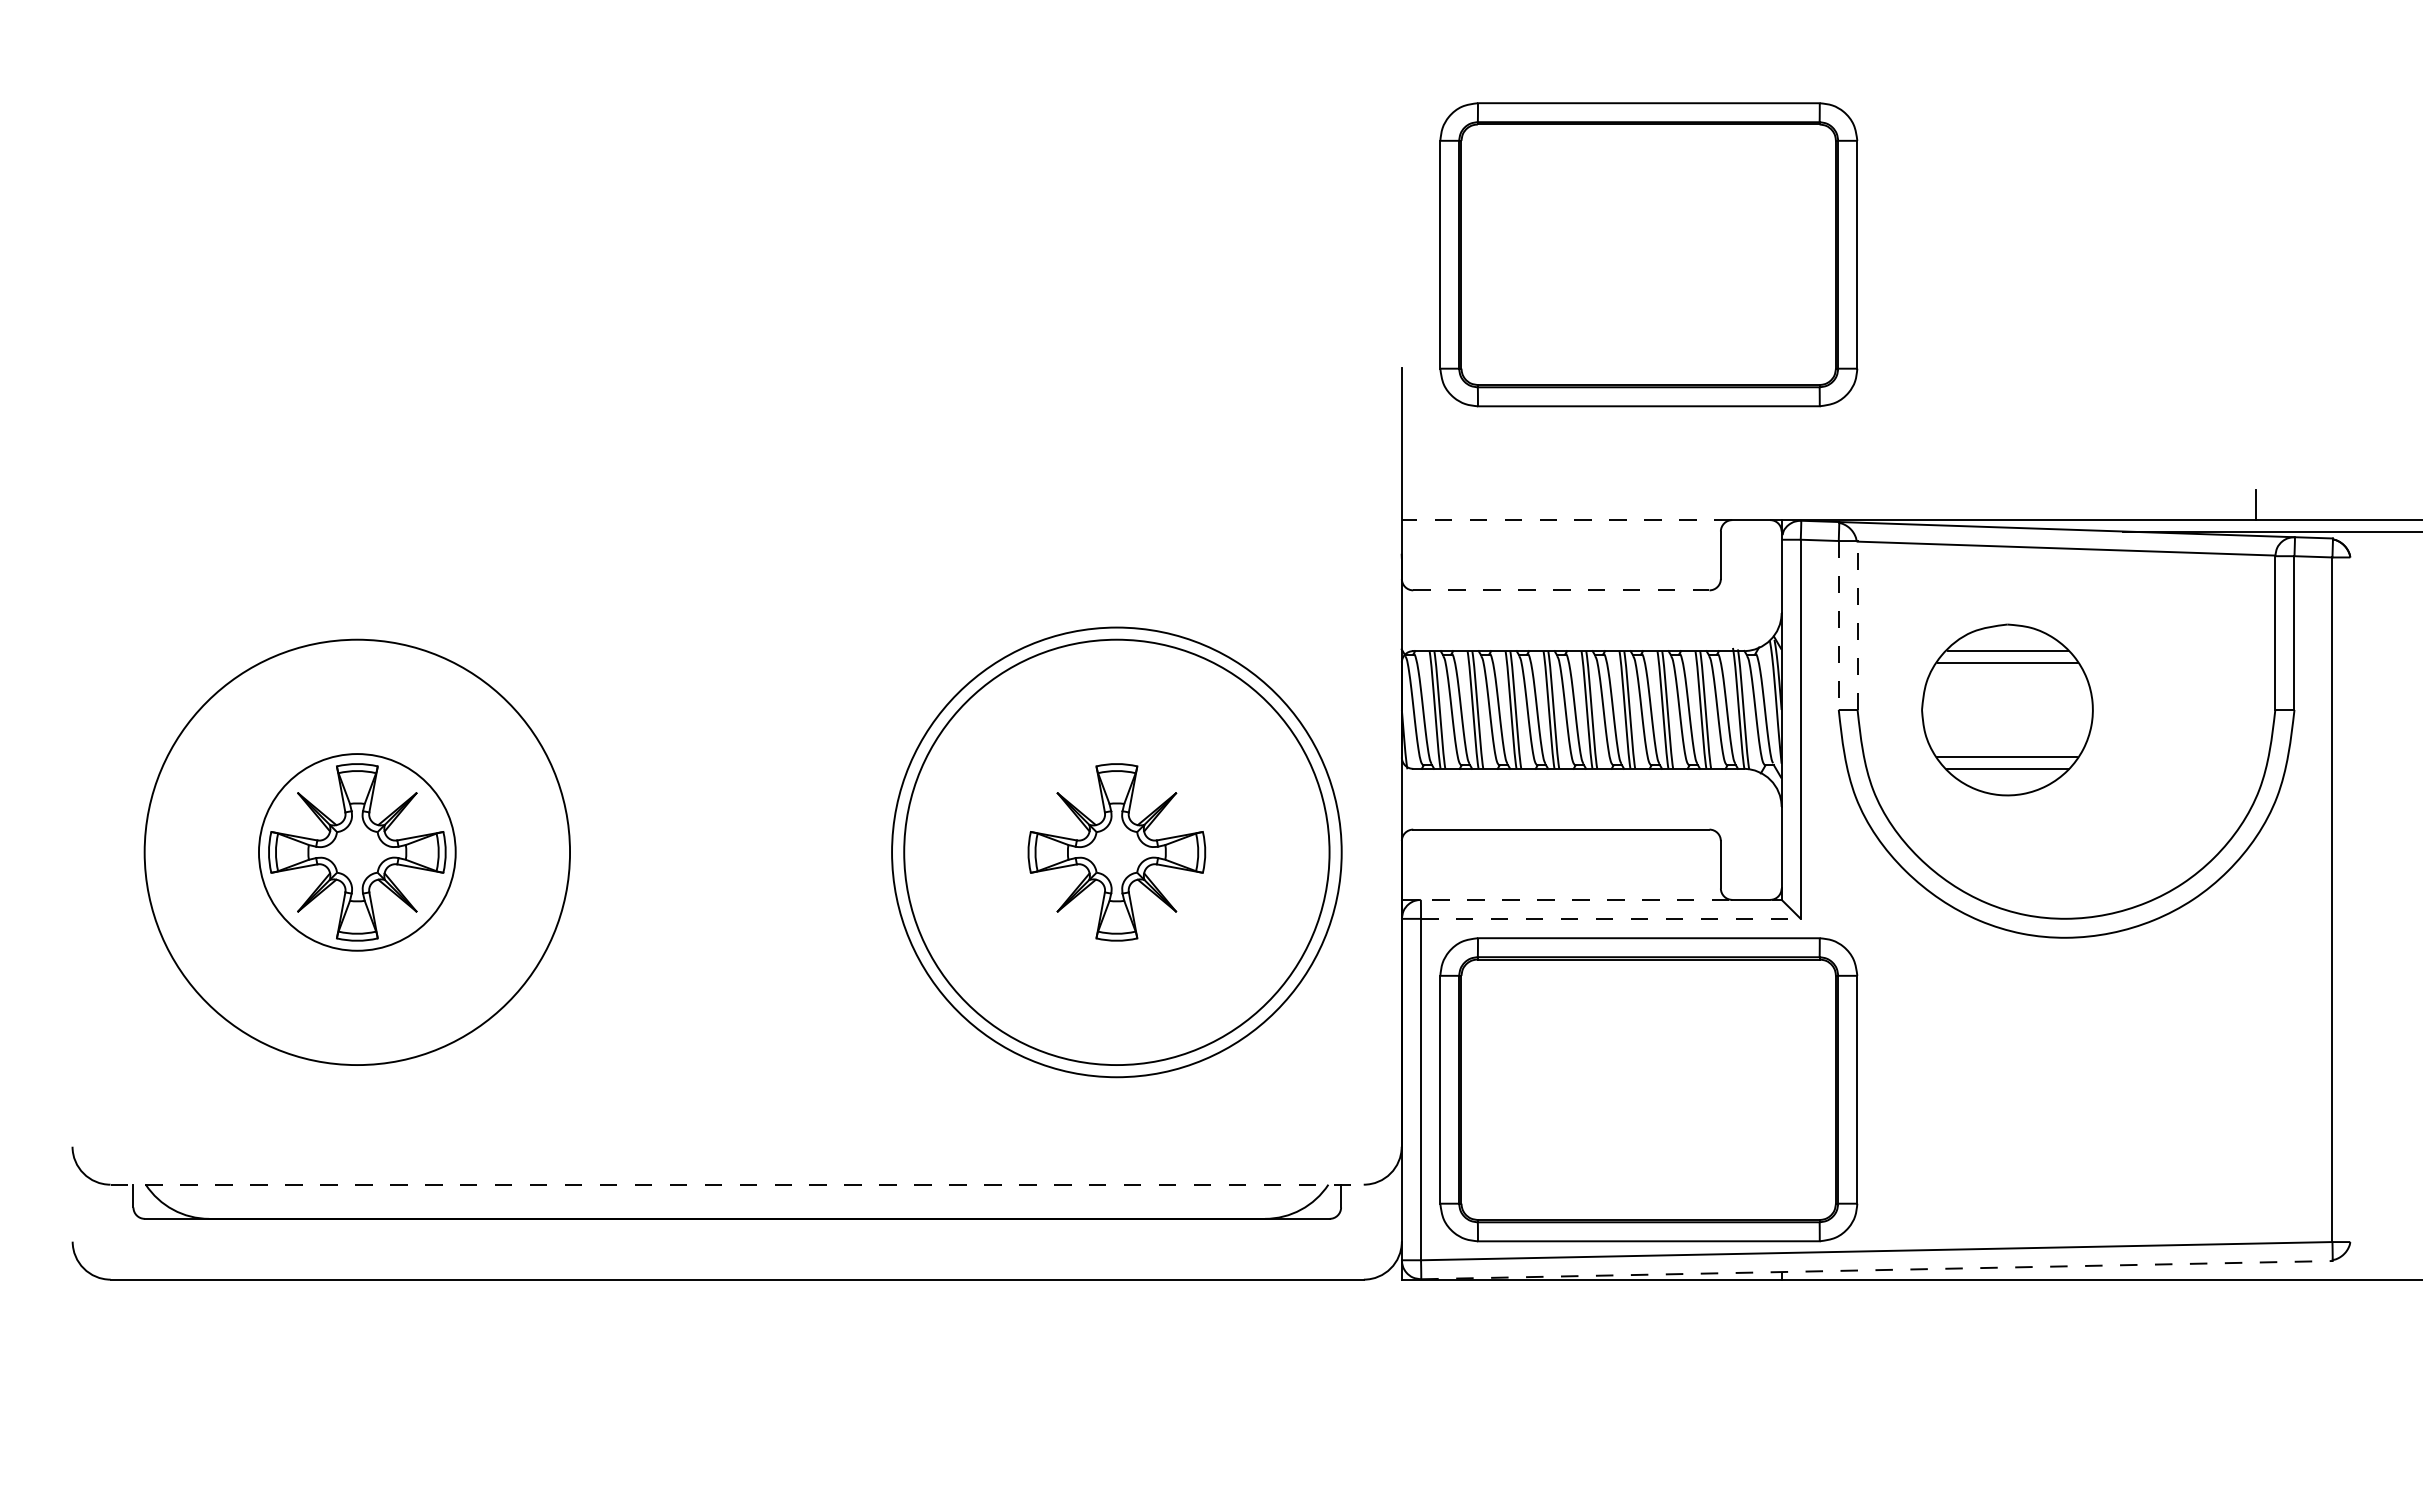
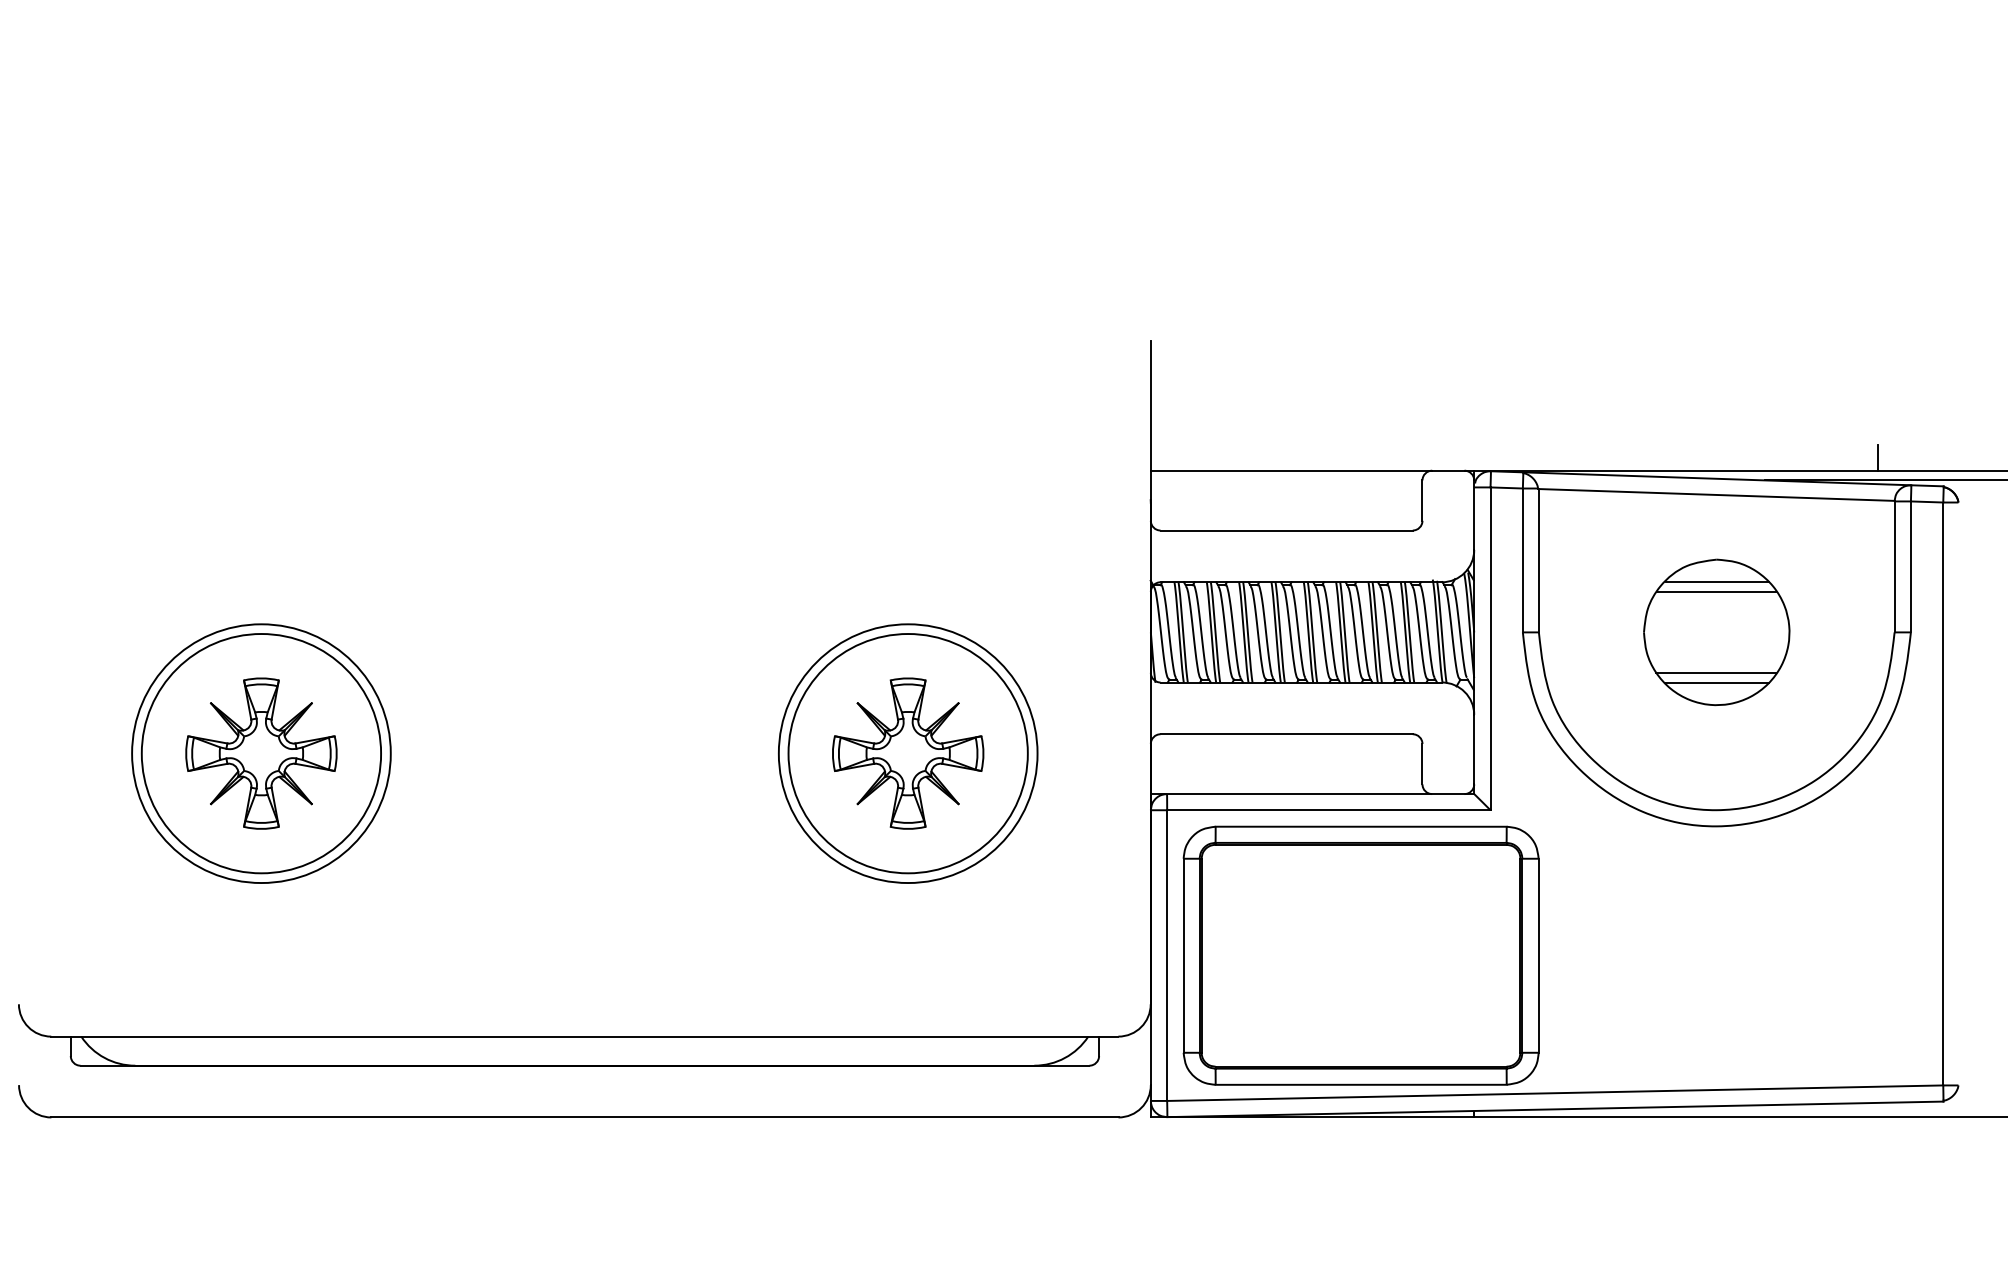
part: (1648, 254) -> (1360, 244), removed
line: (1566, 520) -> (1291, 471), dashed -> solid
line: (1561, 590) -> (1286, 530), dashed -> solid
line: (1857, 625) -> (1538, 560), dashed -> solid
line: (1838, 626) -> (1522, 561), dashed -> solid
part: (2007, 709) -> (1716, 631), moved
circle: (356, 851) -> (260, 752), size x1.43
circle: (1116, 851) -> (907, 752), size x0.62
circle: (357, 852) -> (261, 753), size x0.71
circle: (1116, 852) -> (907, 753), size x0.71
line: (1574, 899) -> (1297, 793), dashed -> solid
line: (1610, 918) -> (1328, 809), dashed -> solid
line: (737, 1184) -> (585, 1036), dashed -> solid
line: (1876, 1270) -> (1555, 1109), dashed -> solid

